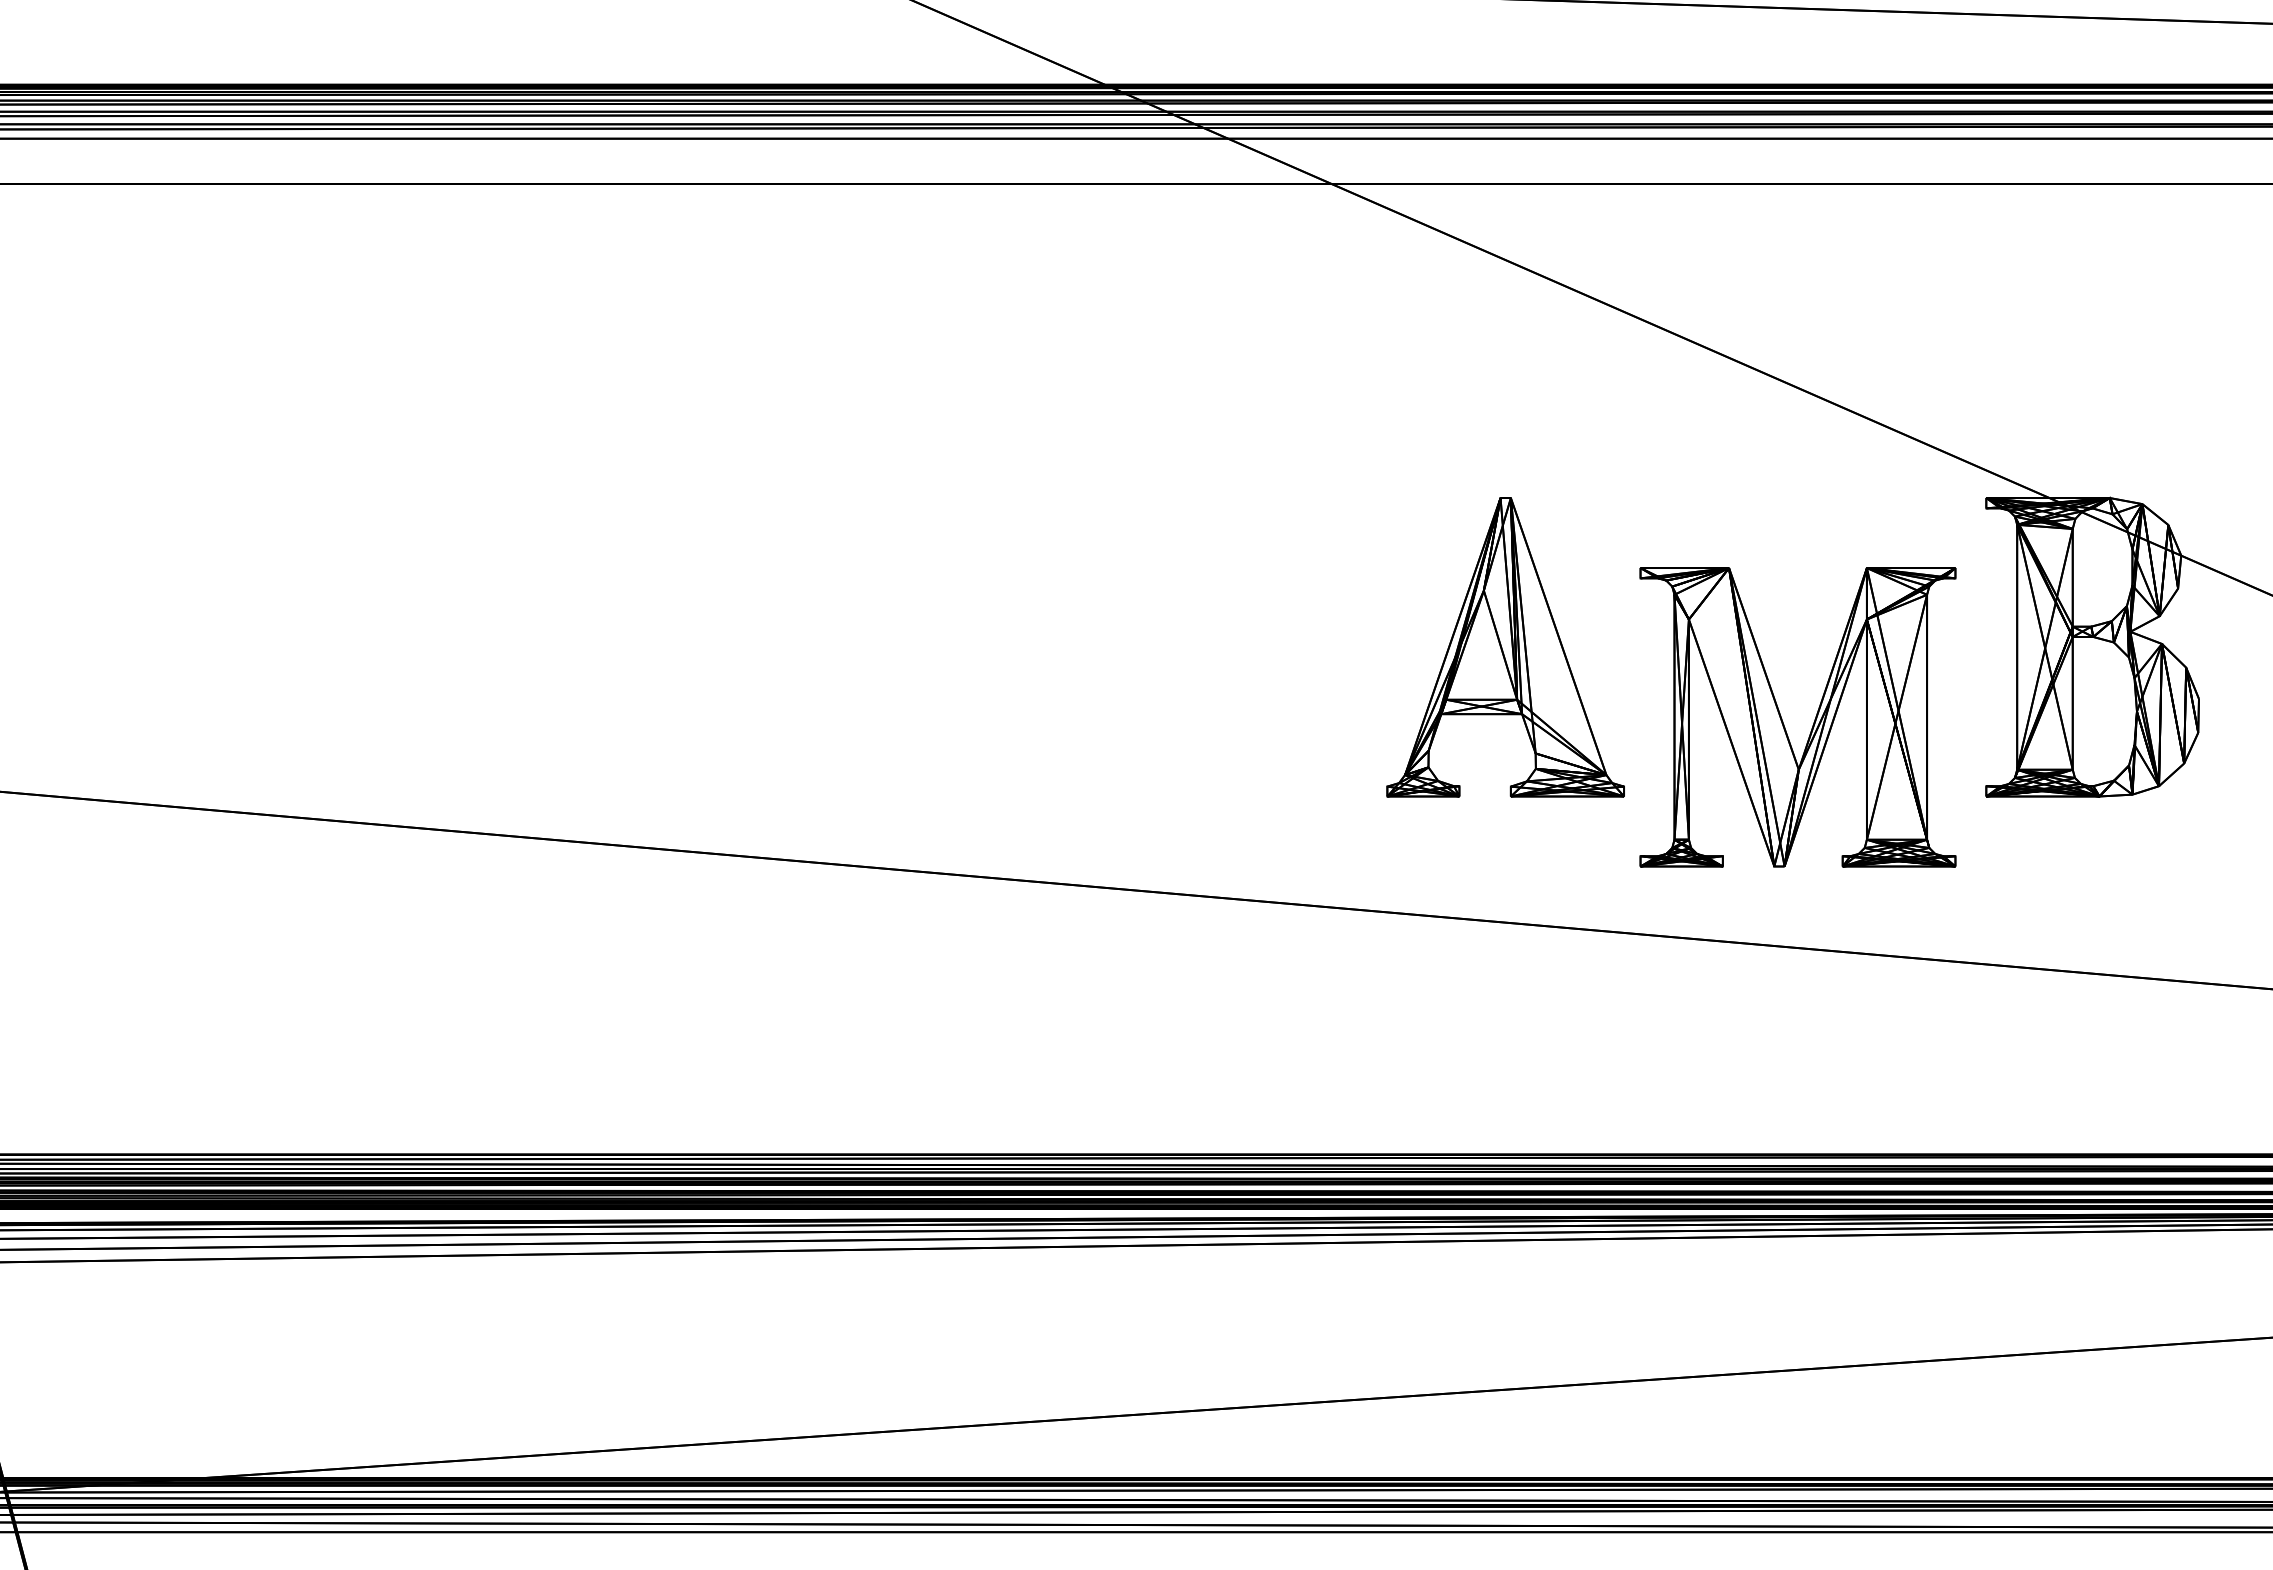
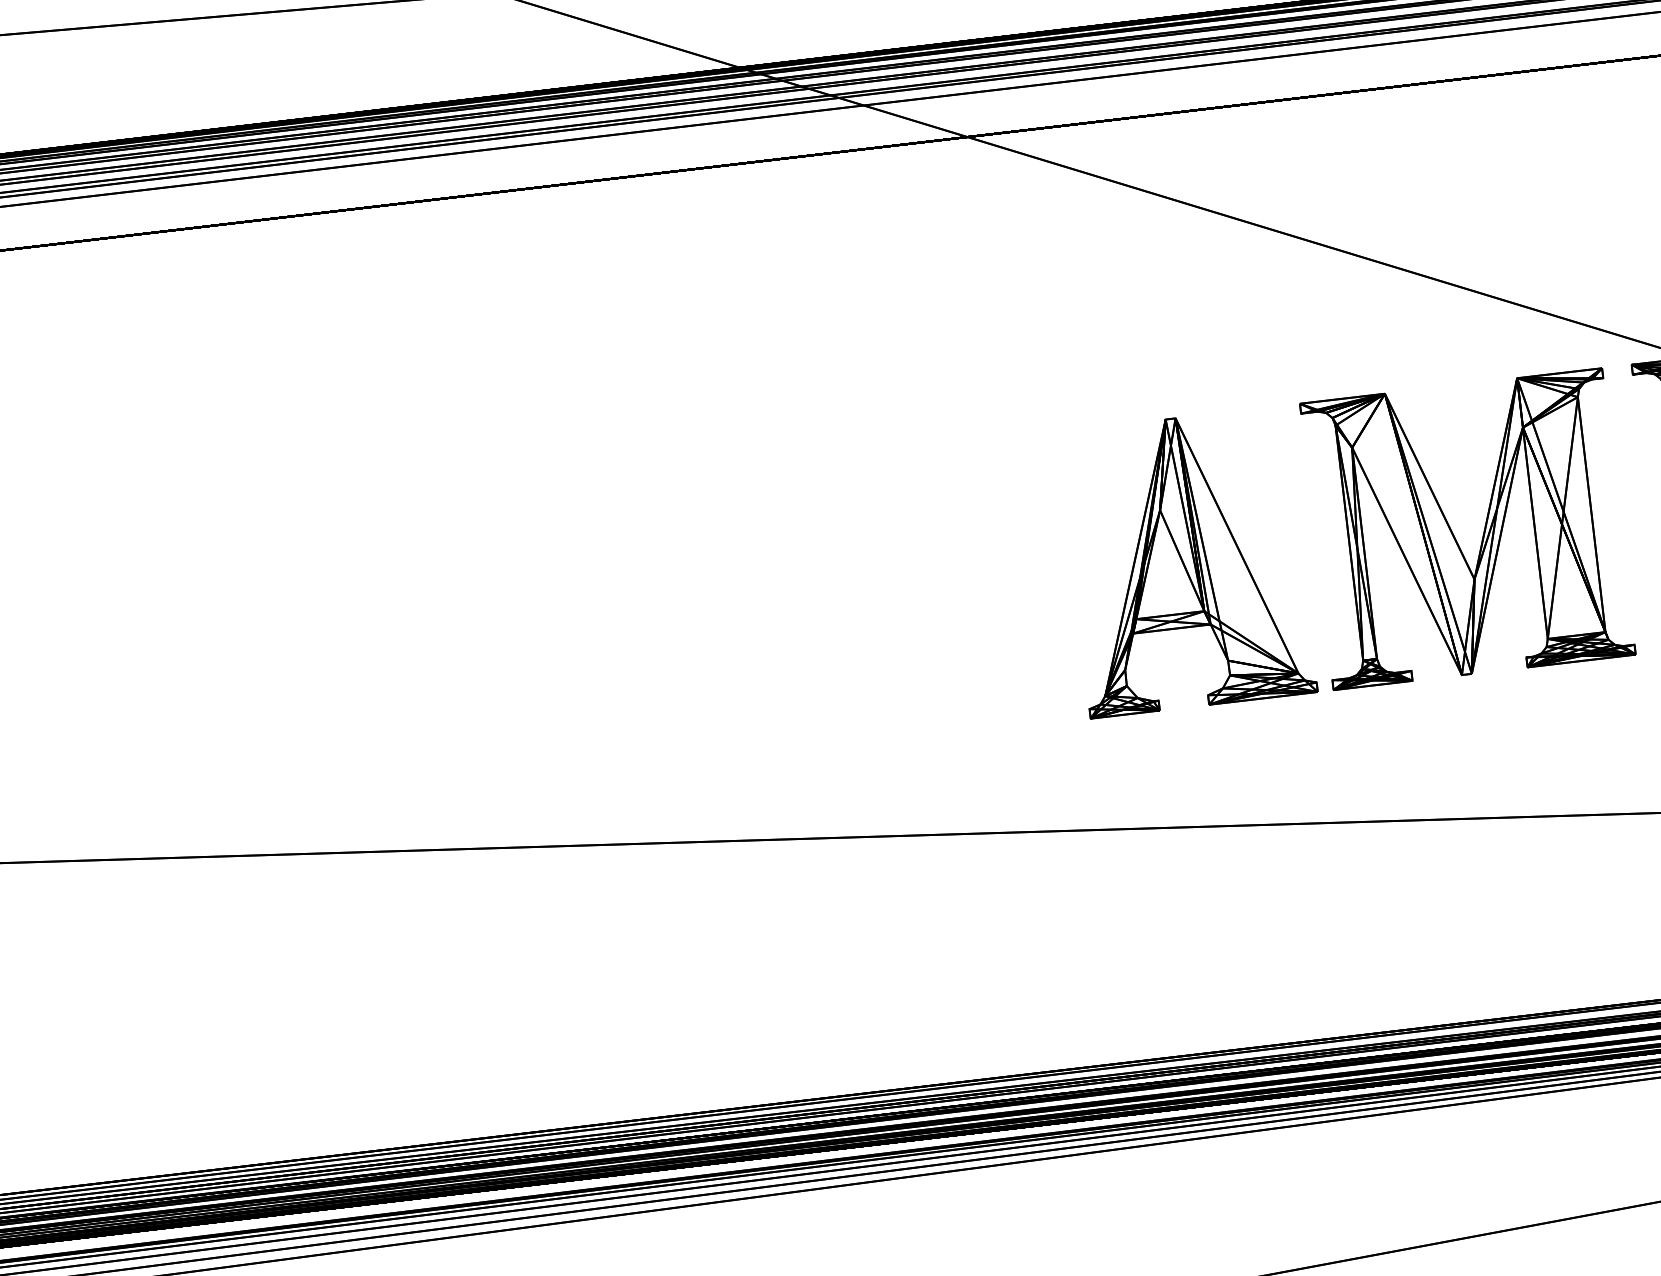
part: (1783, 721) -> (1454, 534), moved

